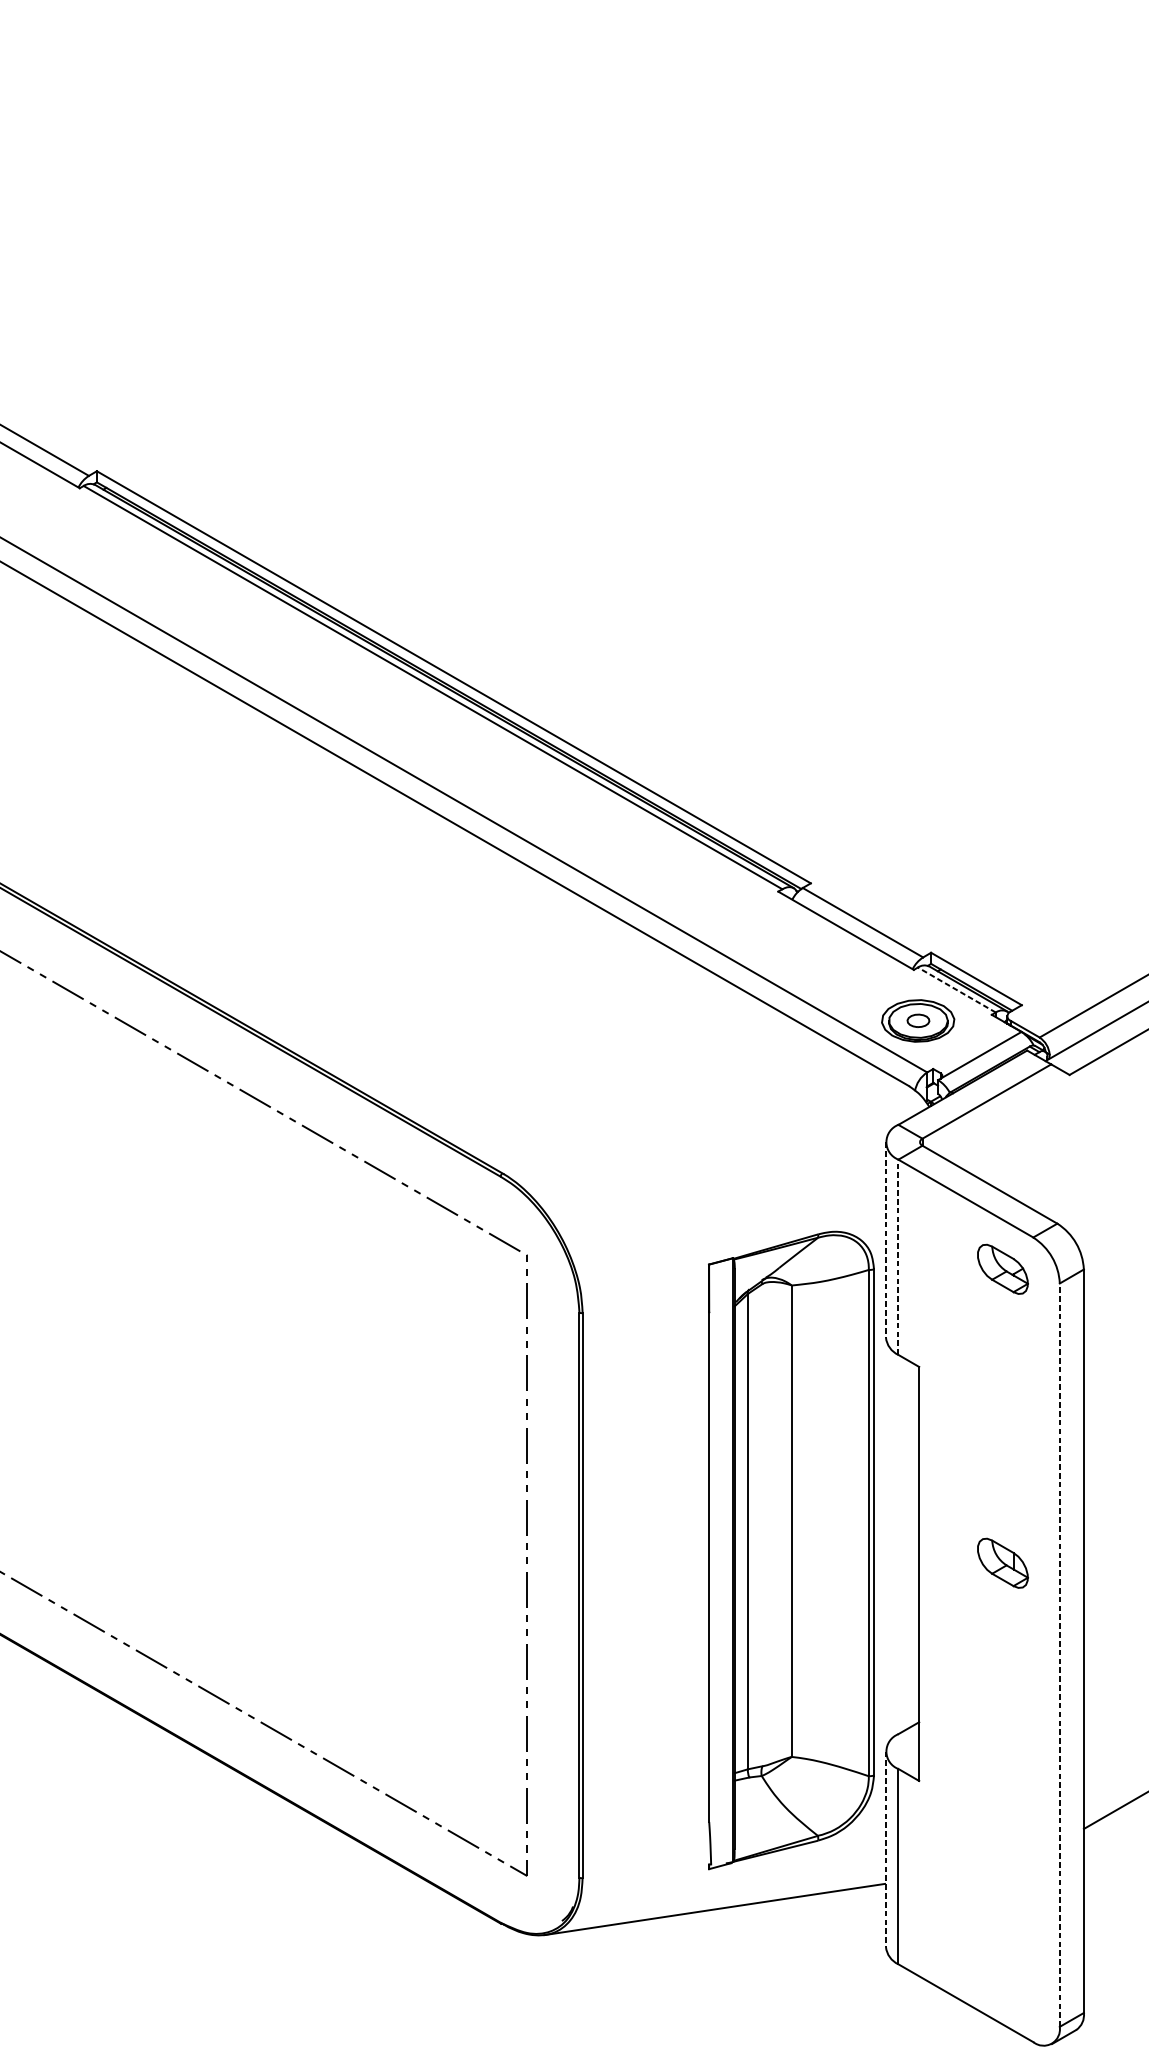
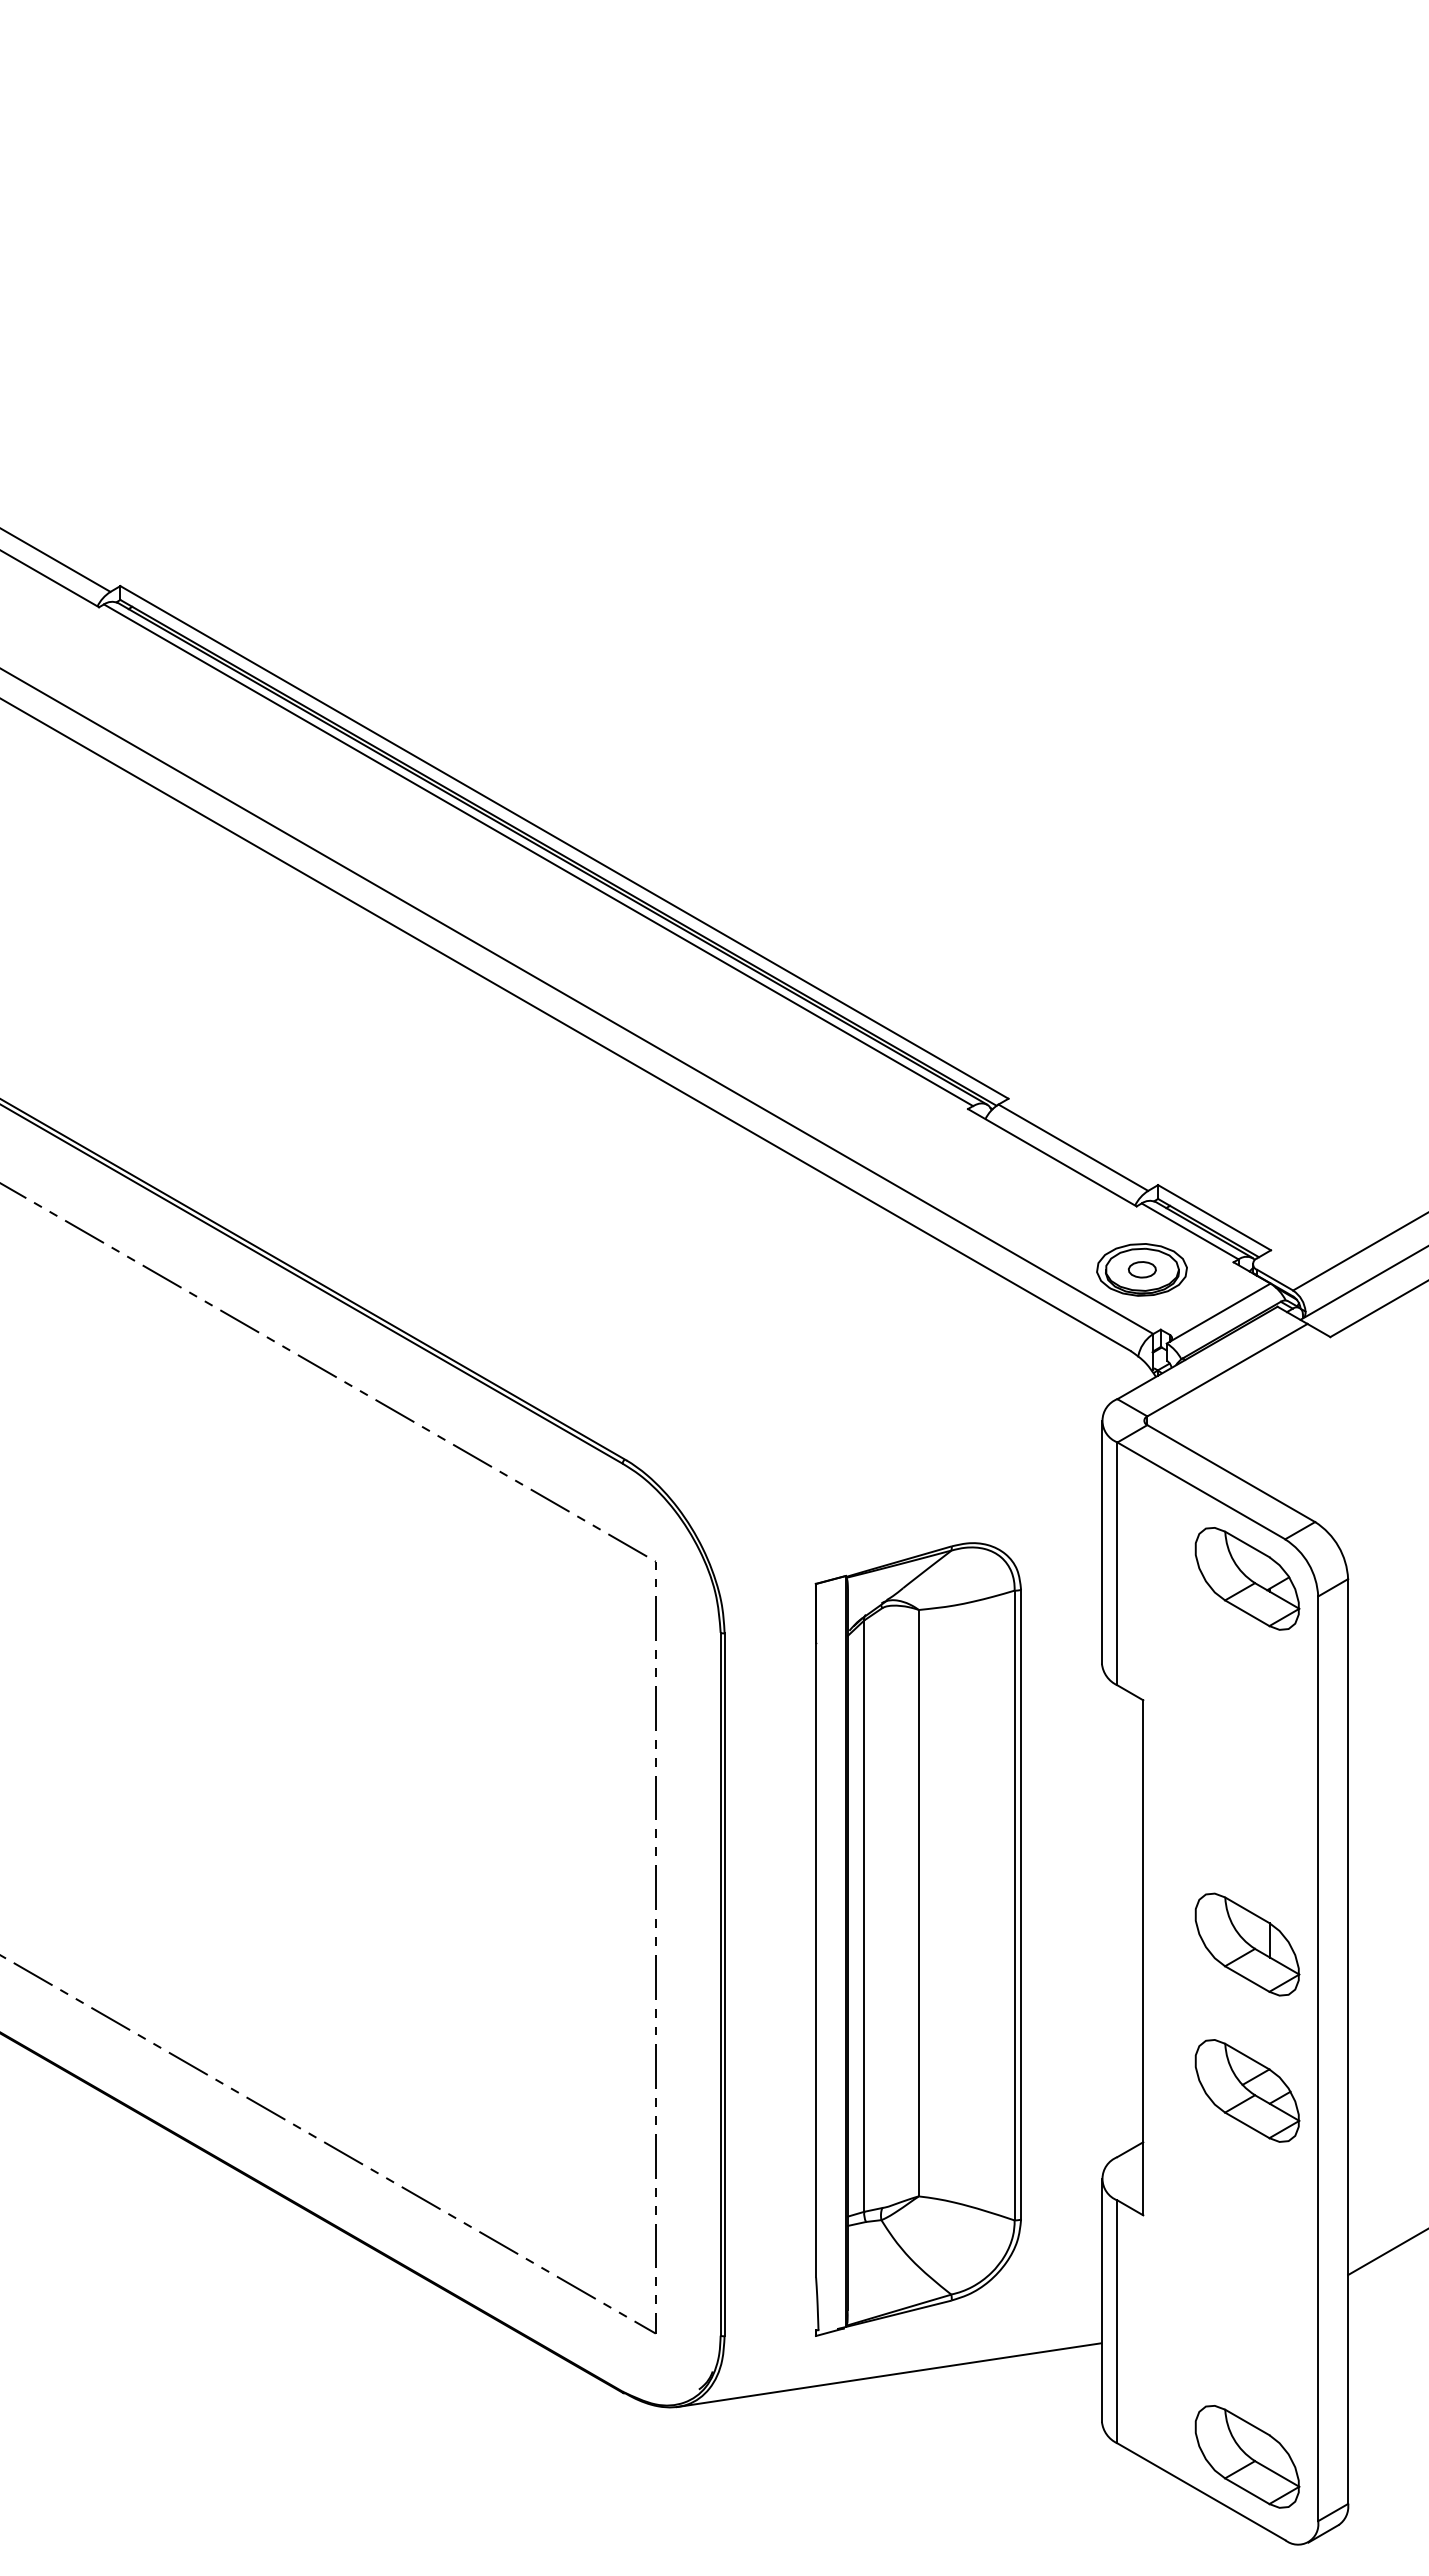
line: (957, 990) -> (1190, 1231), dashed -> solid
line: (885, 1240) -> (1101, 1542), dashed -> solid
line: (898, 1256) -> (1117, 1563), dashed -> solid
part: (1002, 1269) -> (1247, 1578), size x1.67
part: (790, 1550) -> (917, 1939), moved
part: (1002, 1563) -> (1247, 1944), size x1.67
line: (1060, 1654) -> (1318, 2058), dashed -> solid
part: (1002, 1680) -> (1247, 2090), added
line: (885, 1849) -> (1101, 2300), dashed -> solid
part: (1002, 1974) -> (1247, 2456), added

